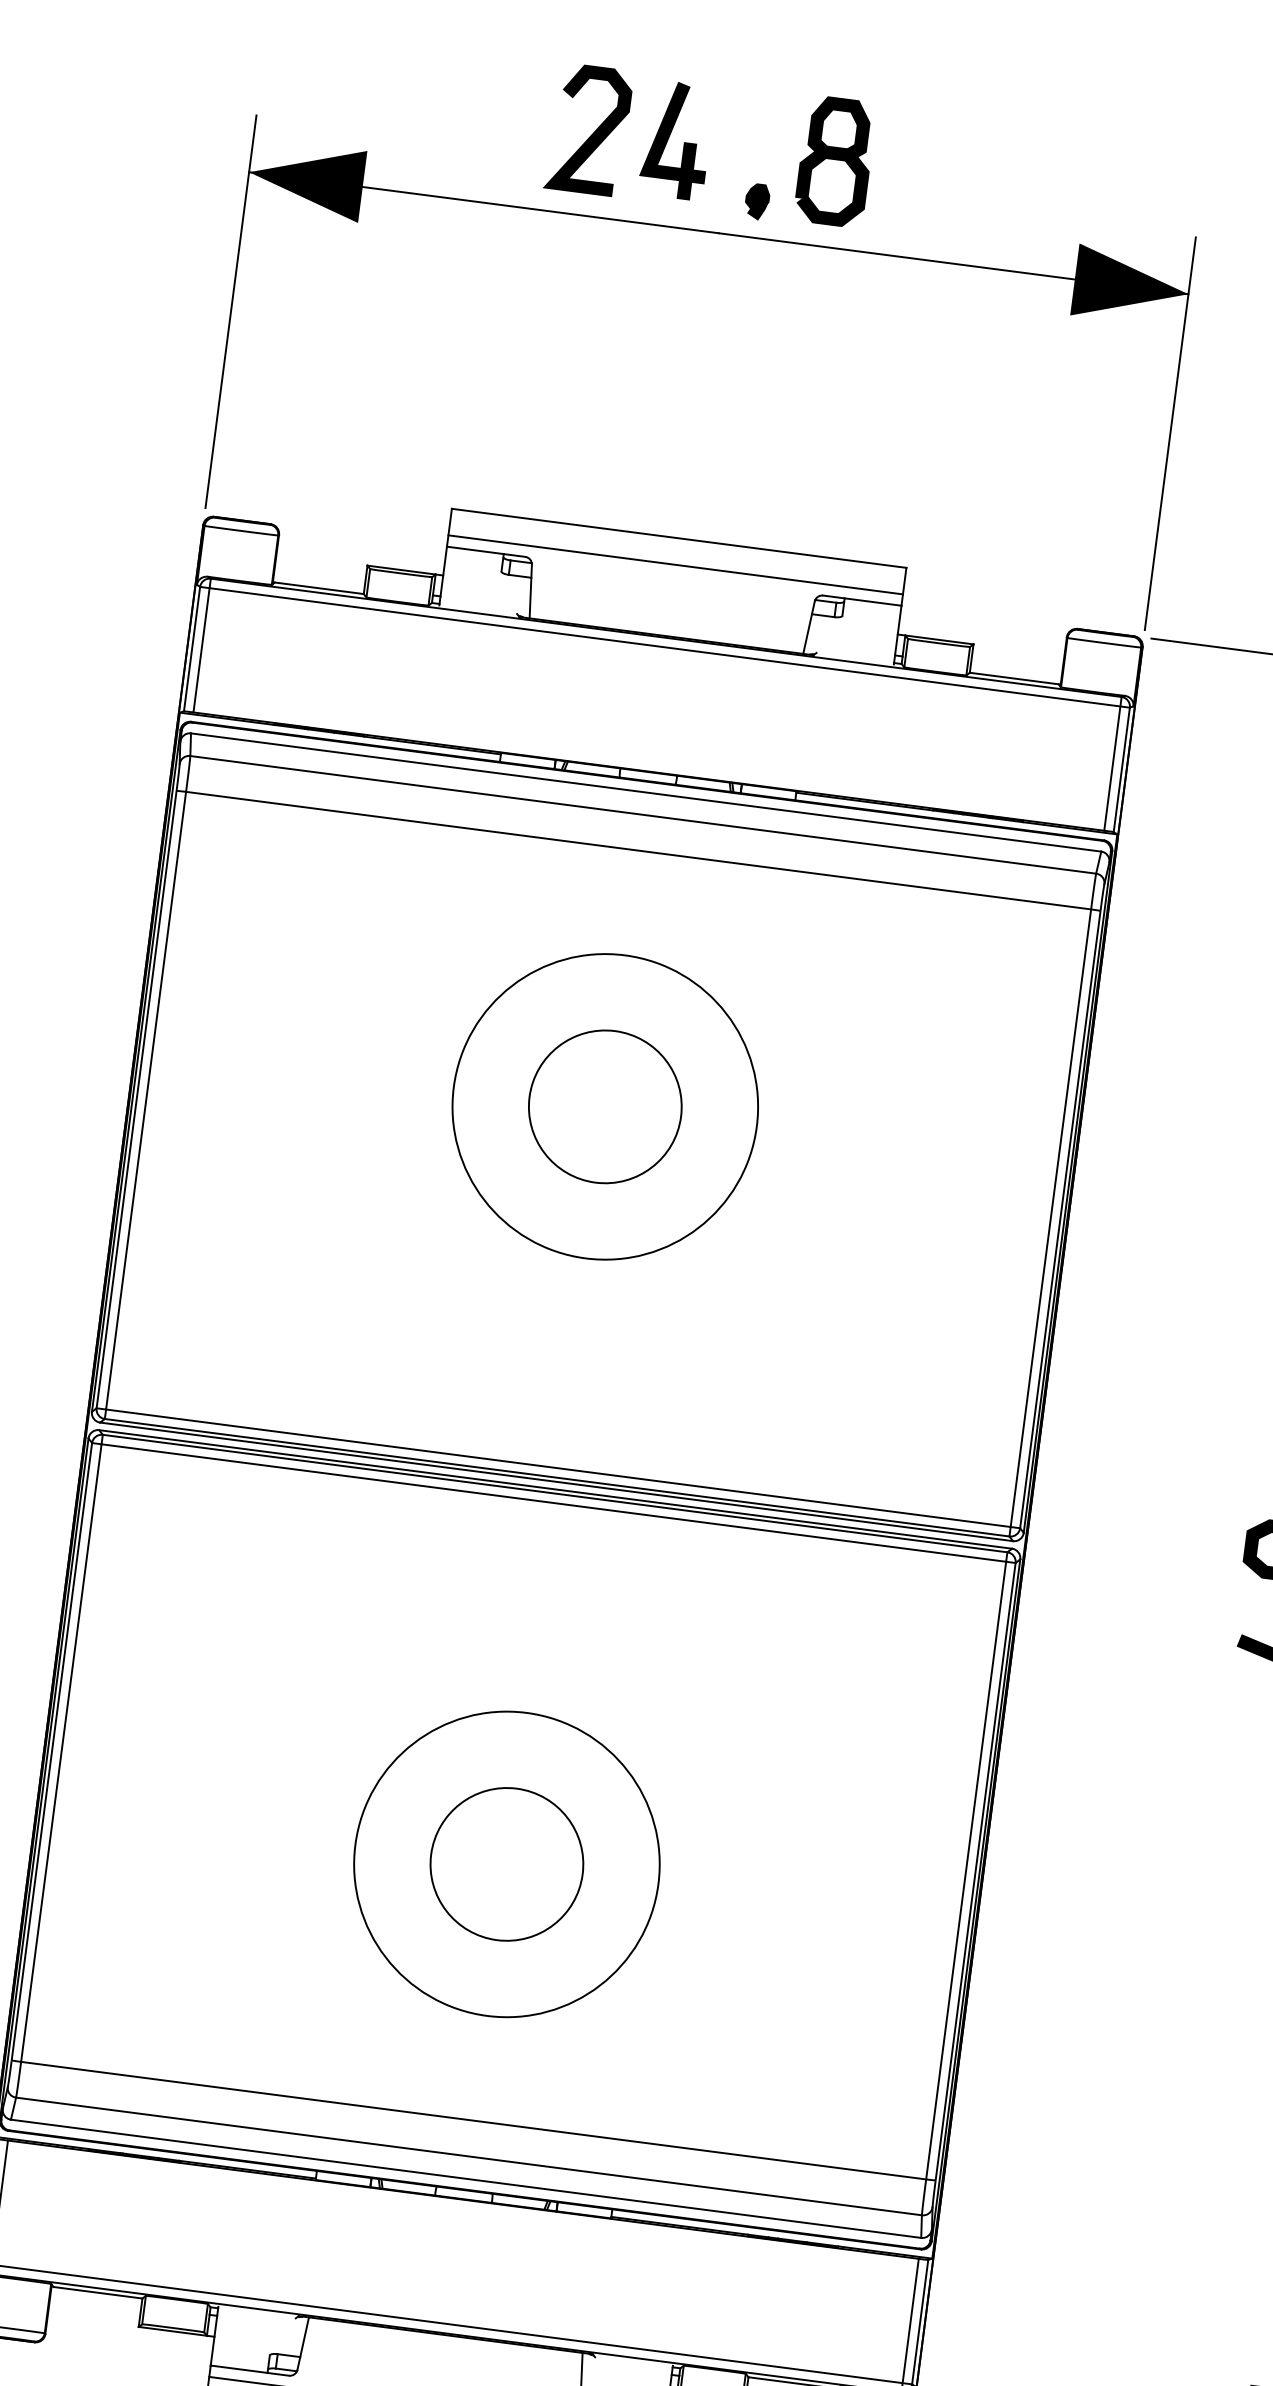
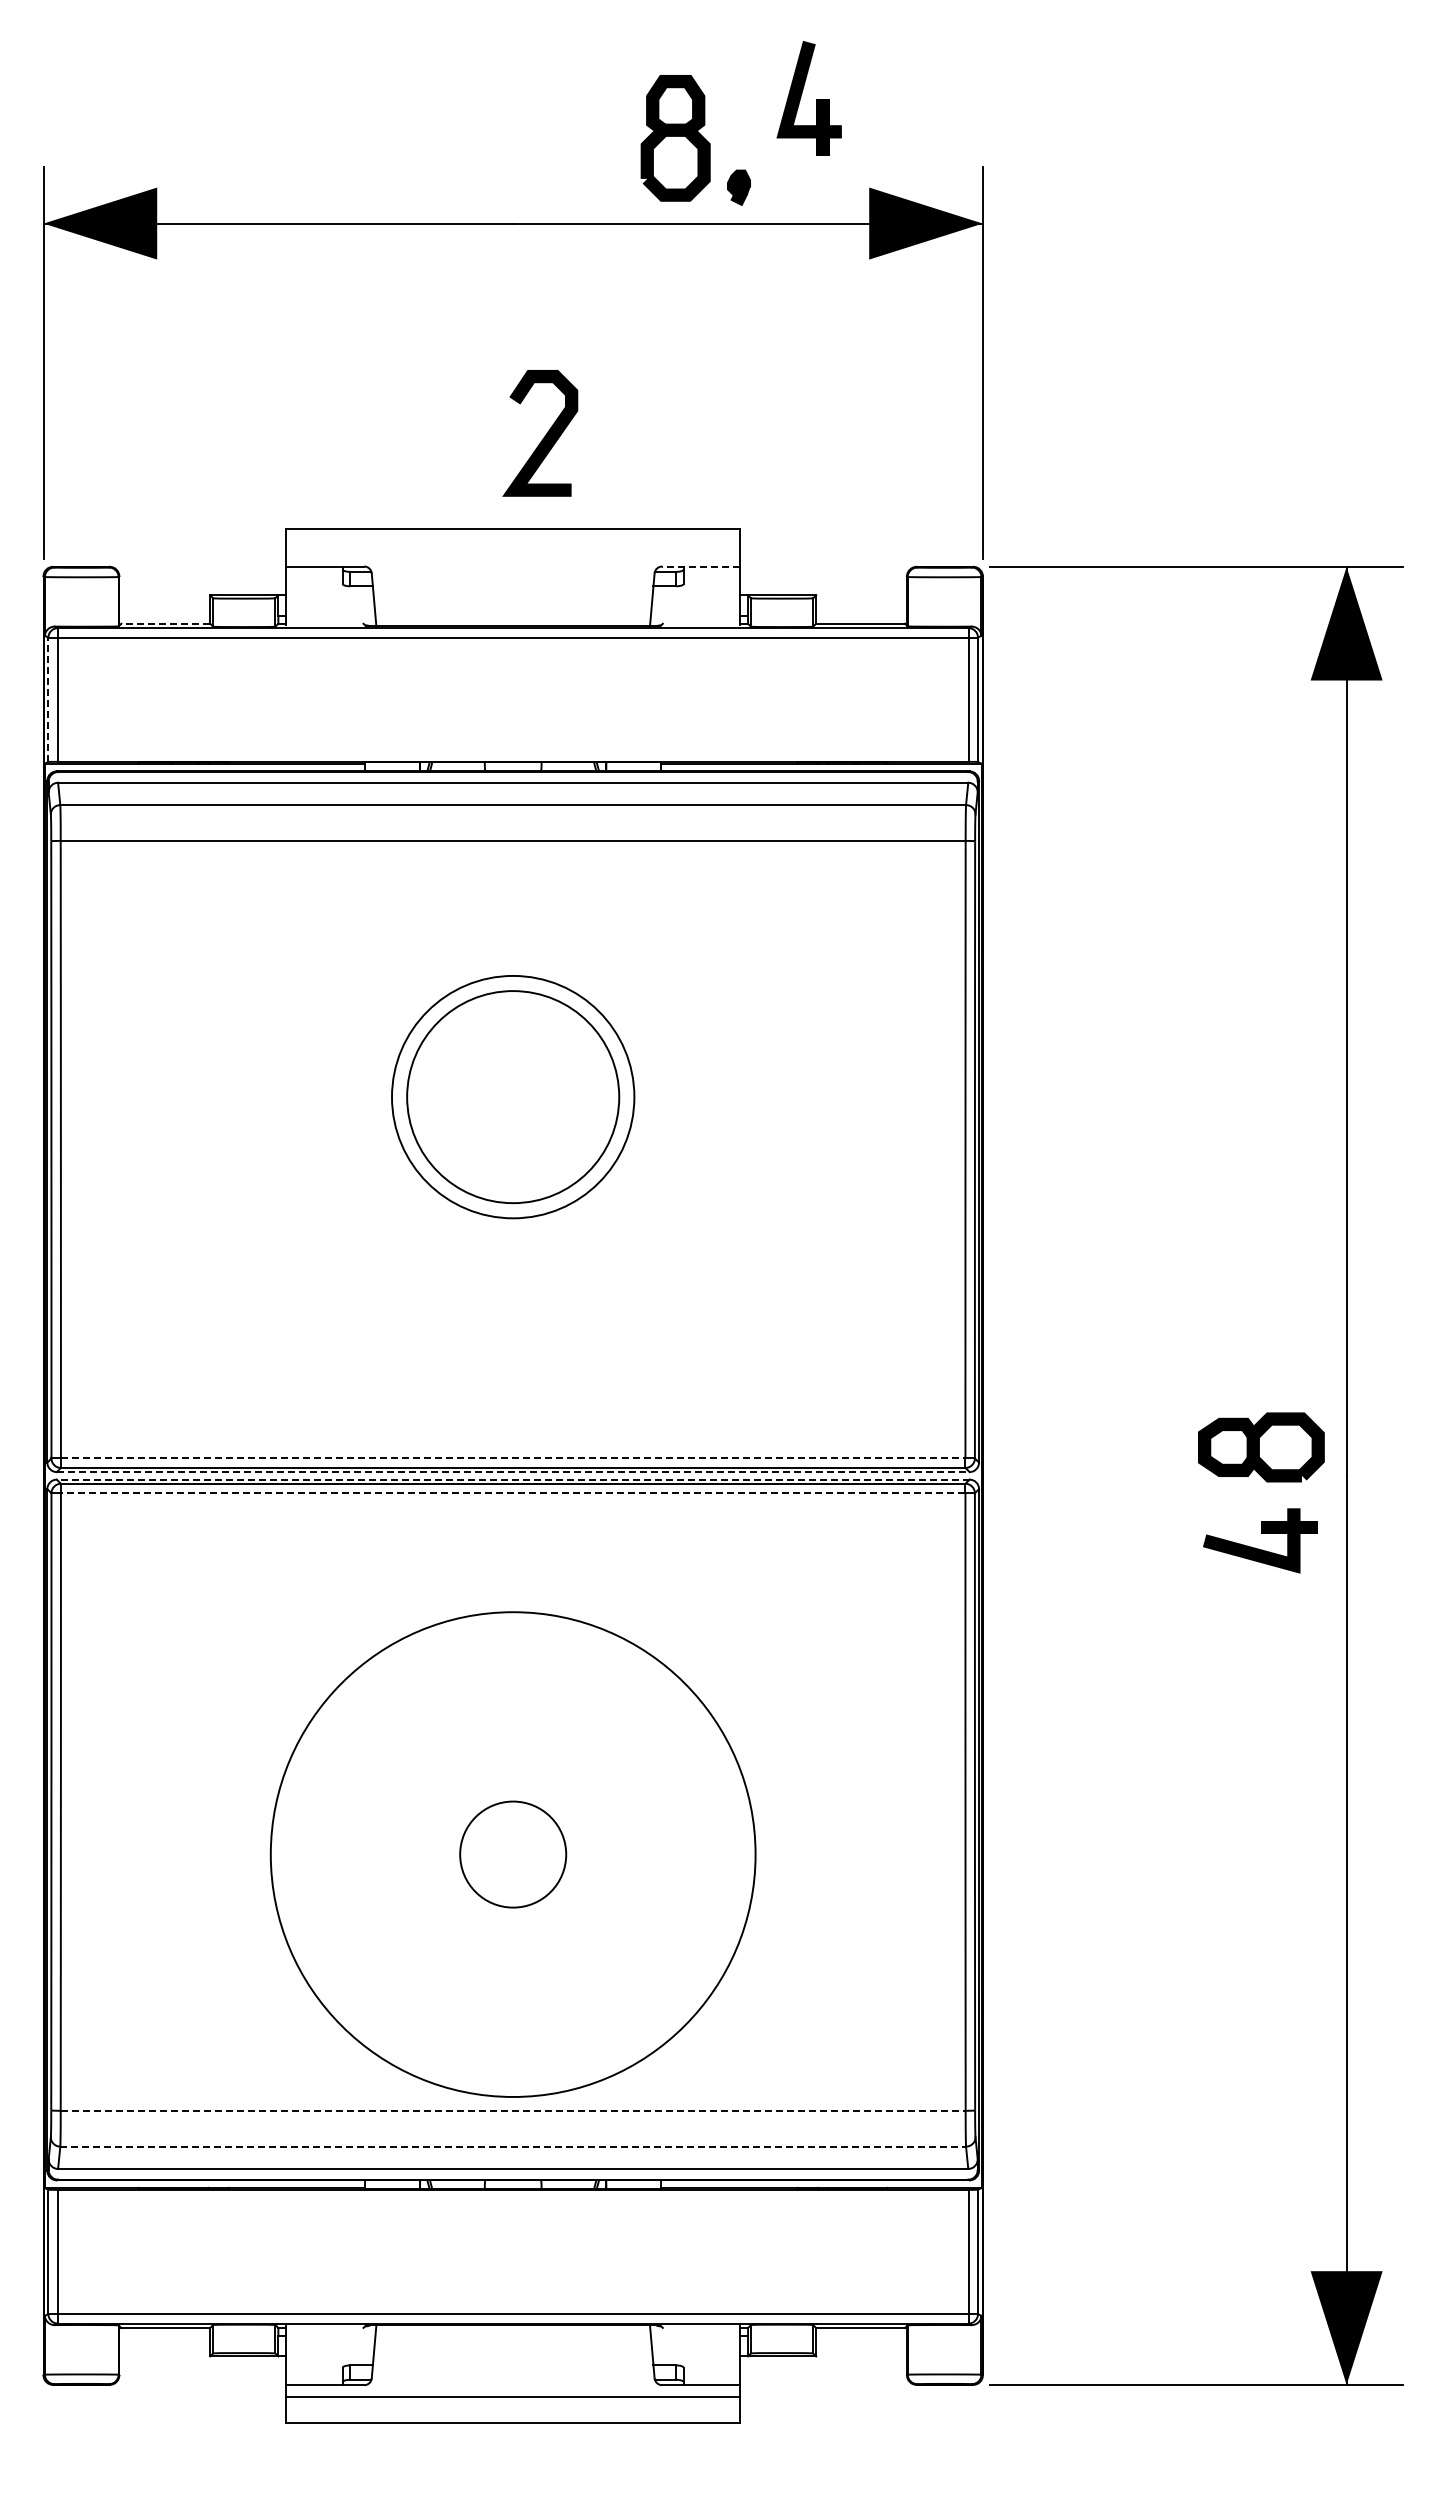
curve: (592, 133) -> (544, 436), moved
part: (669, 138) -> (801, 97), moved
part: (835, 161) -> (675, 138), moved
part: (756, 201) -> (738, 187), moved
line: (674, 565) -> (512, 555), removed
line: (319, 588) -> (165, 623), solid -> dashed
line: (861, 600) -> (700, 566), solid -> dashed
line: (192, 648) -> (48, 699), solid -> dashed
circle: (604, 1106) -> (512, 1096), size x0.7
circle: (604, 1106) -> (512, 1096), size x1.6
line: (558, 1468) -> (513, 1458), solid -> dashed
line: (556, 1482) -> (513, 1472), solid -> dashed
line: (554, 1489) -> (512, 1479), solid -> dashed
line: (553, 1503) -> (512, 1493), solid -> dashed
circle: (506, 1864) -> (512, 1854), size x0.7
circle: (506, 1864) -> (512, 1854), size x1.6
line: (474, 2120) -> (513, 2110), solid -> dashed
line: (469, 2156) -> (513, 2146), solid -> dashed

